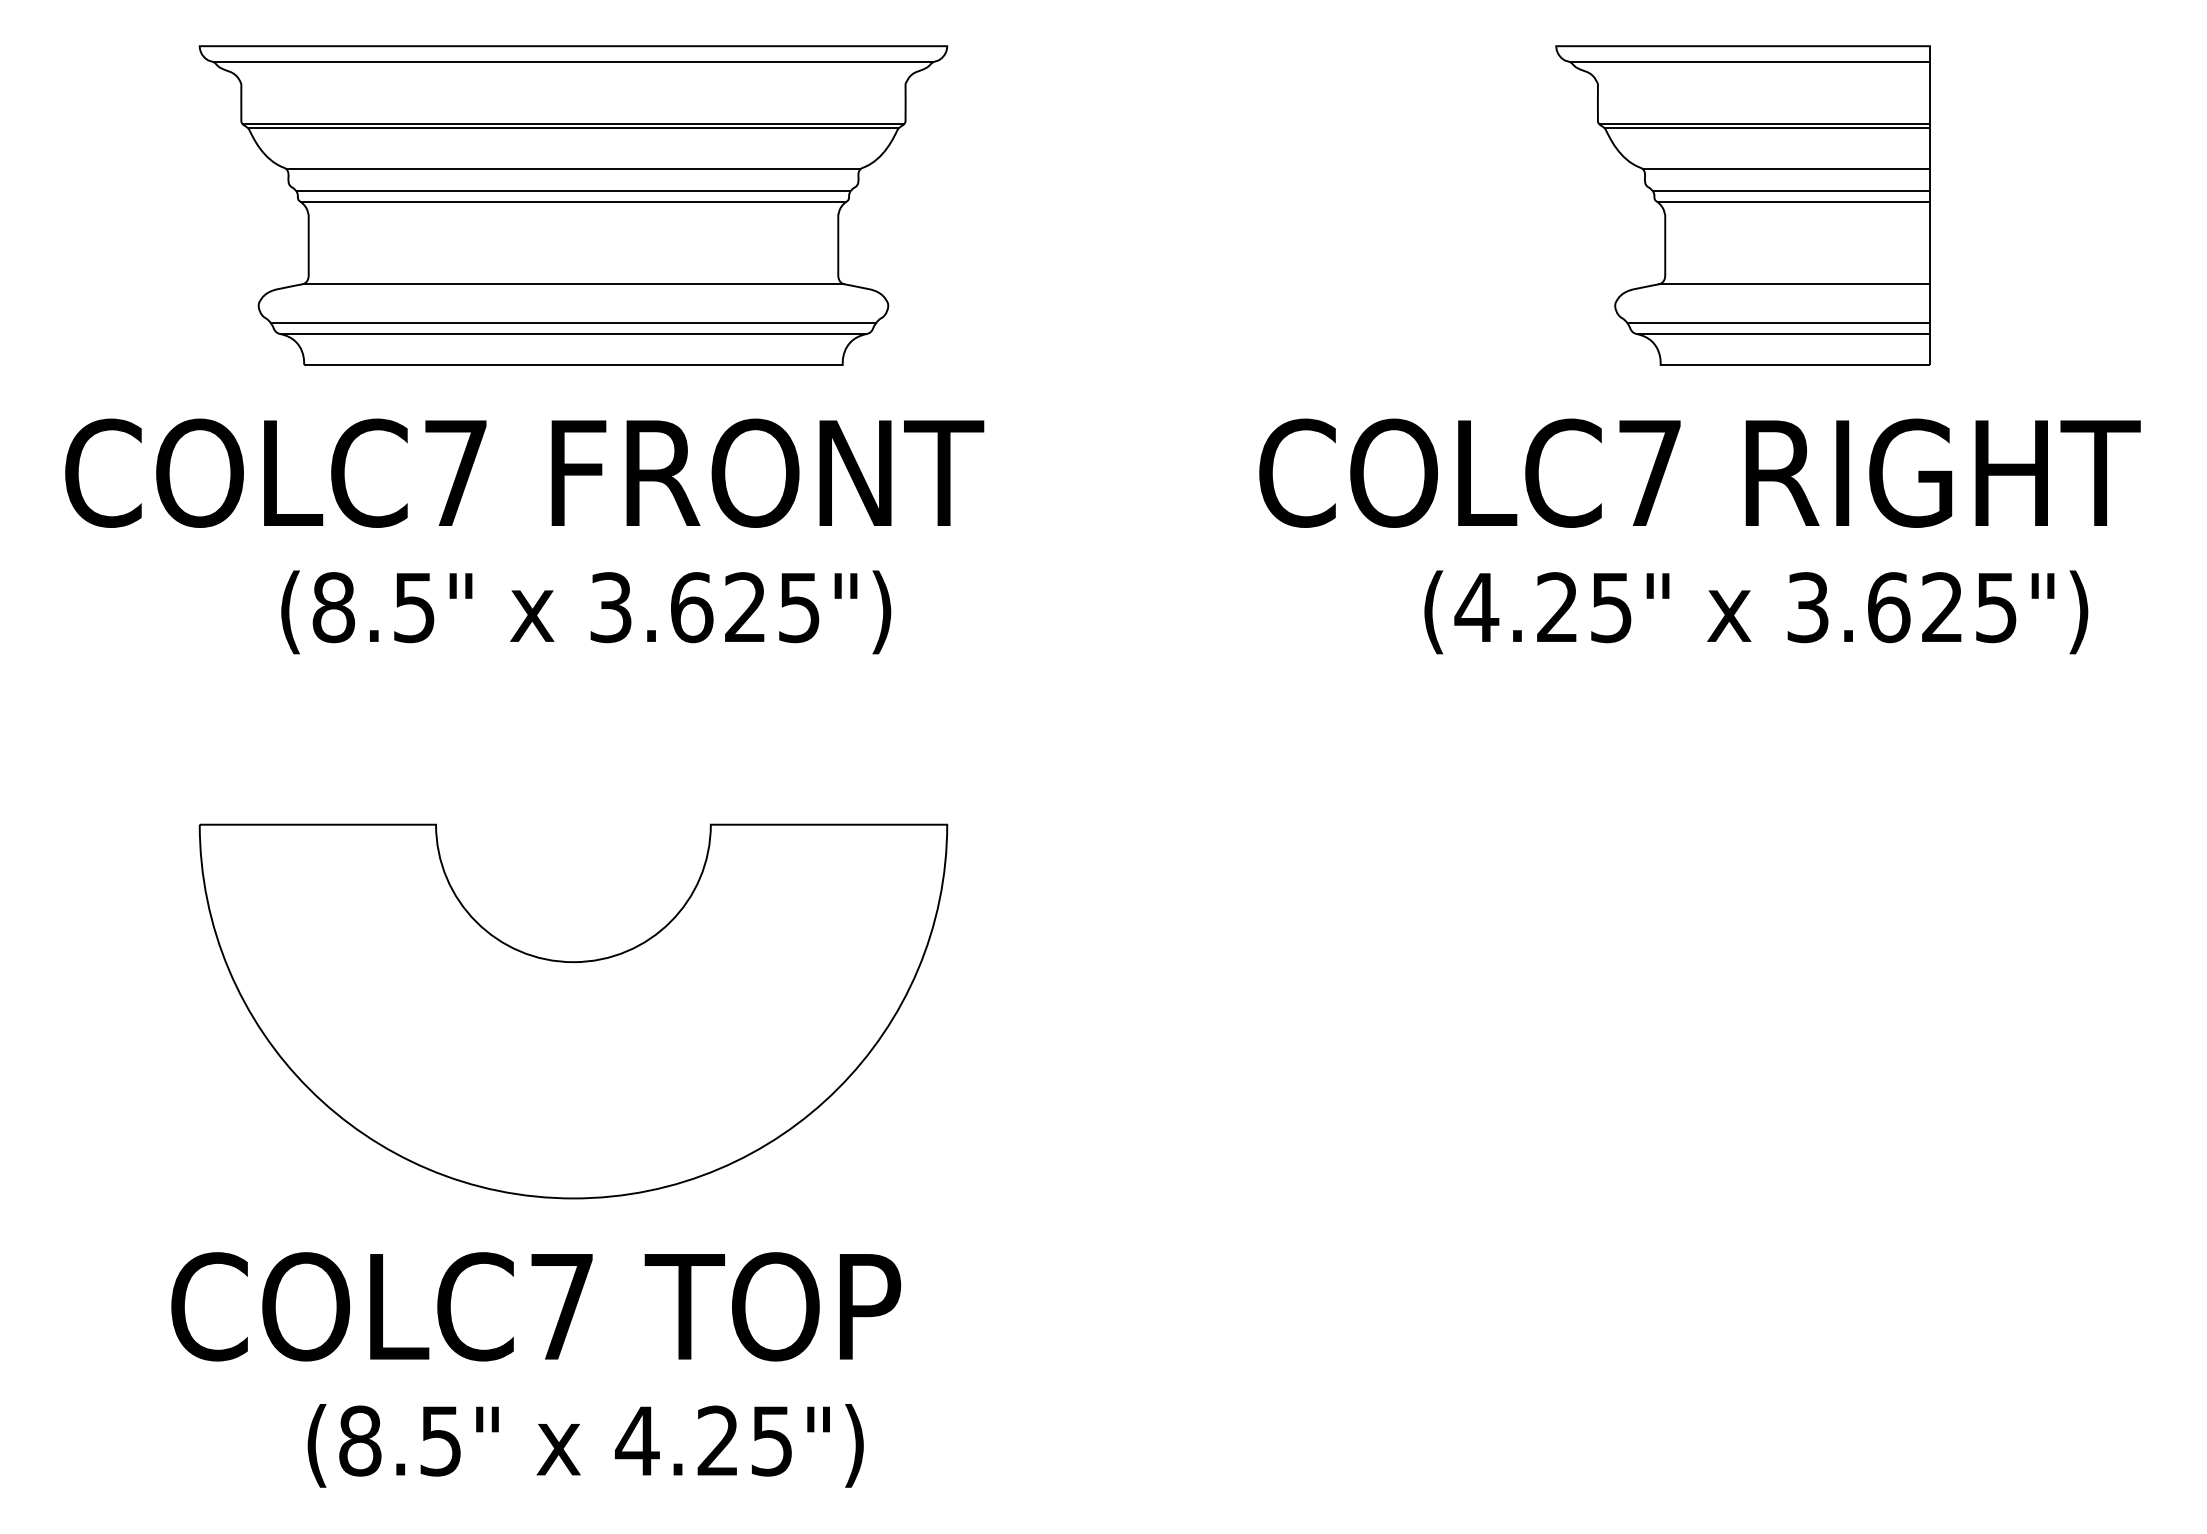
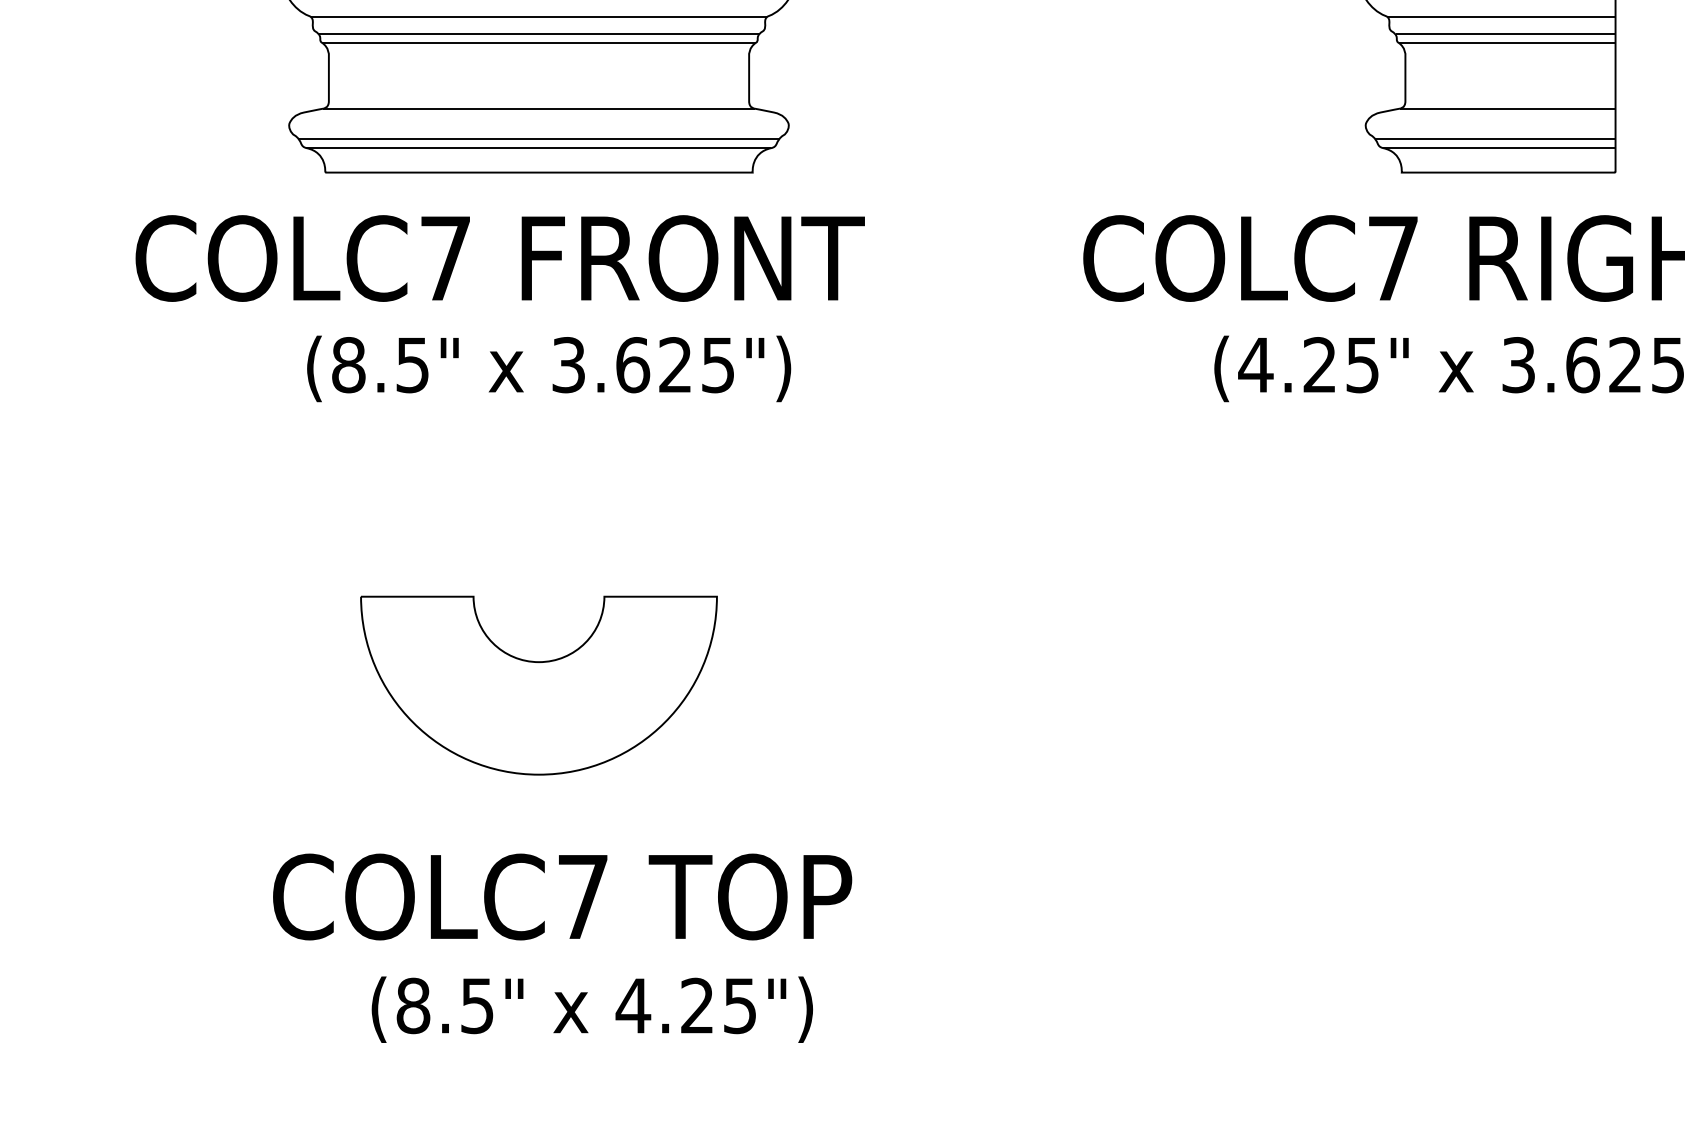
part: (573, 1011) -> (539, 685), size x0.6
text: (536, 1306) -> (562, 896), moved
text: (585, 1445) -> (592, 1009), moved

